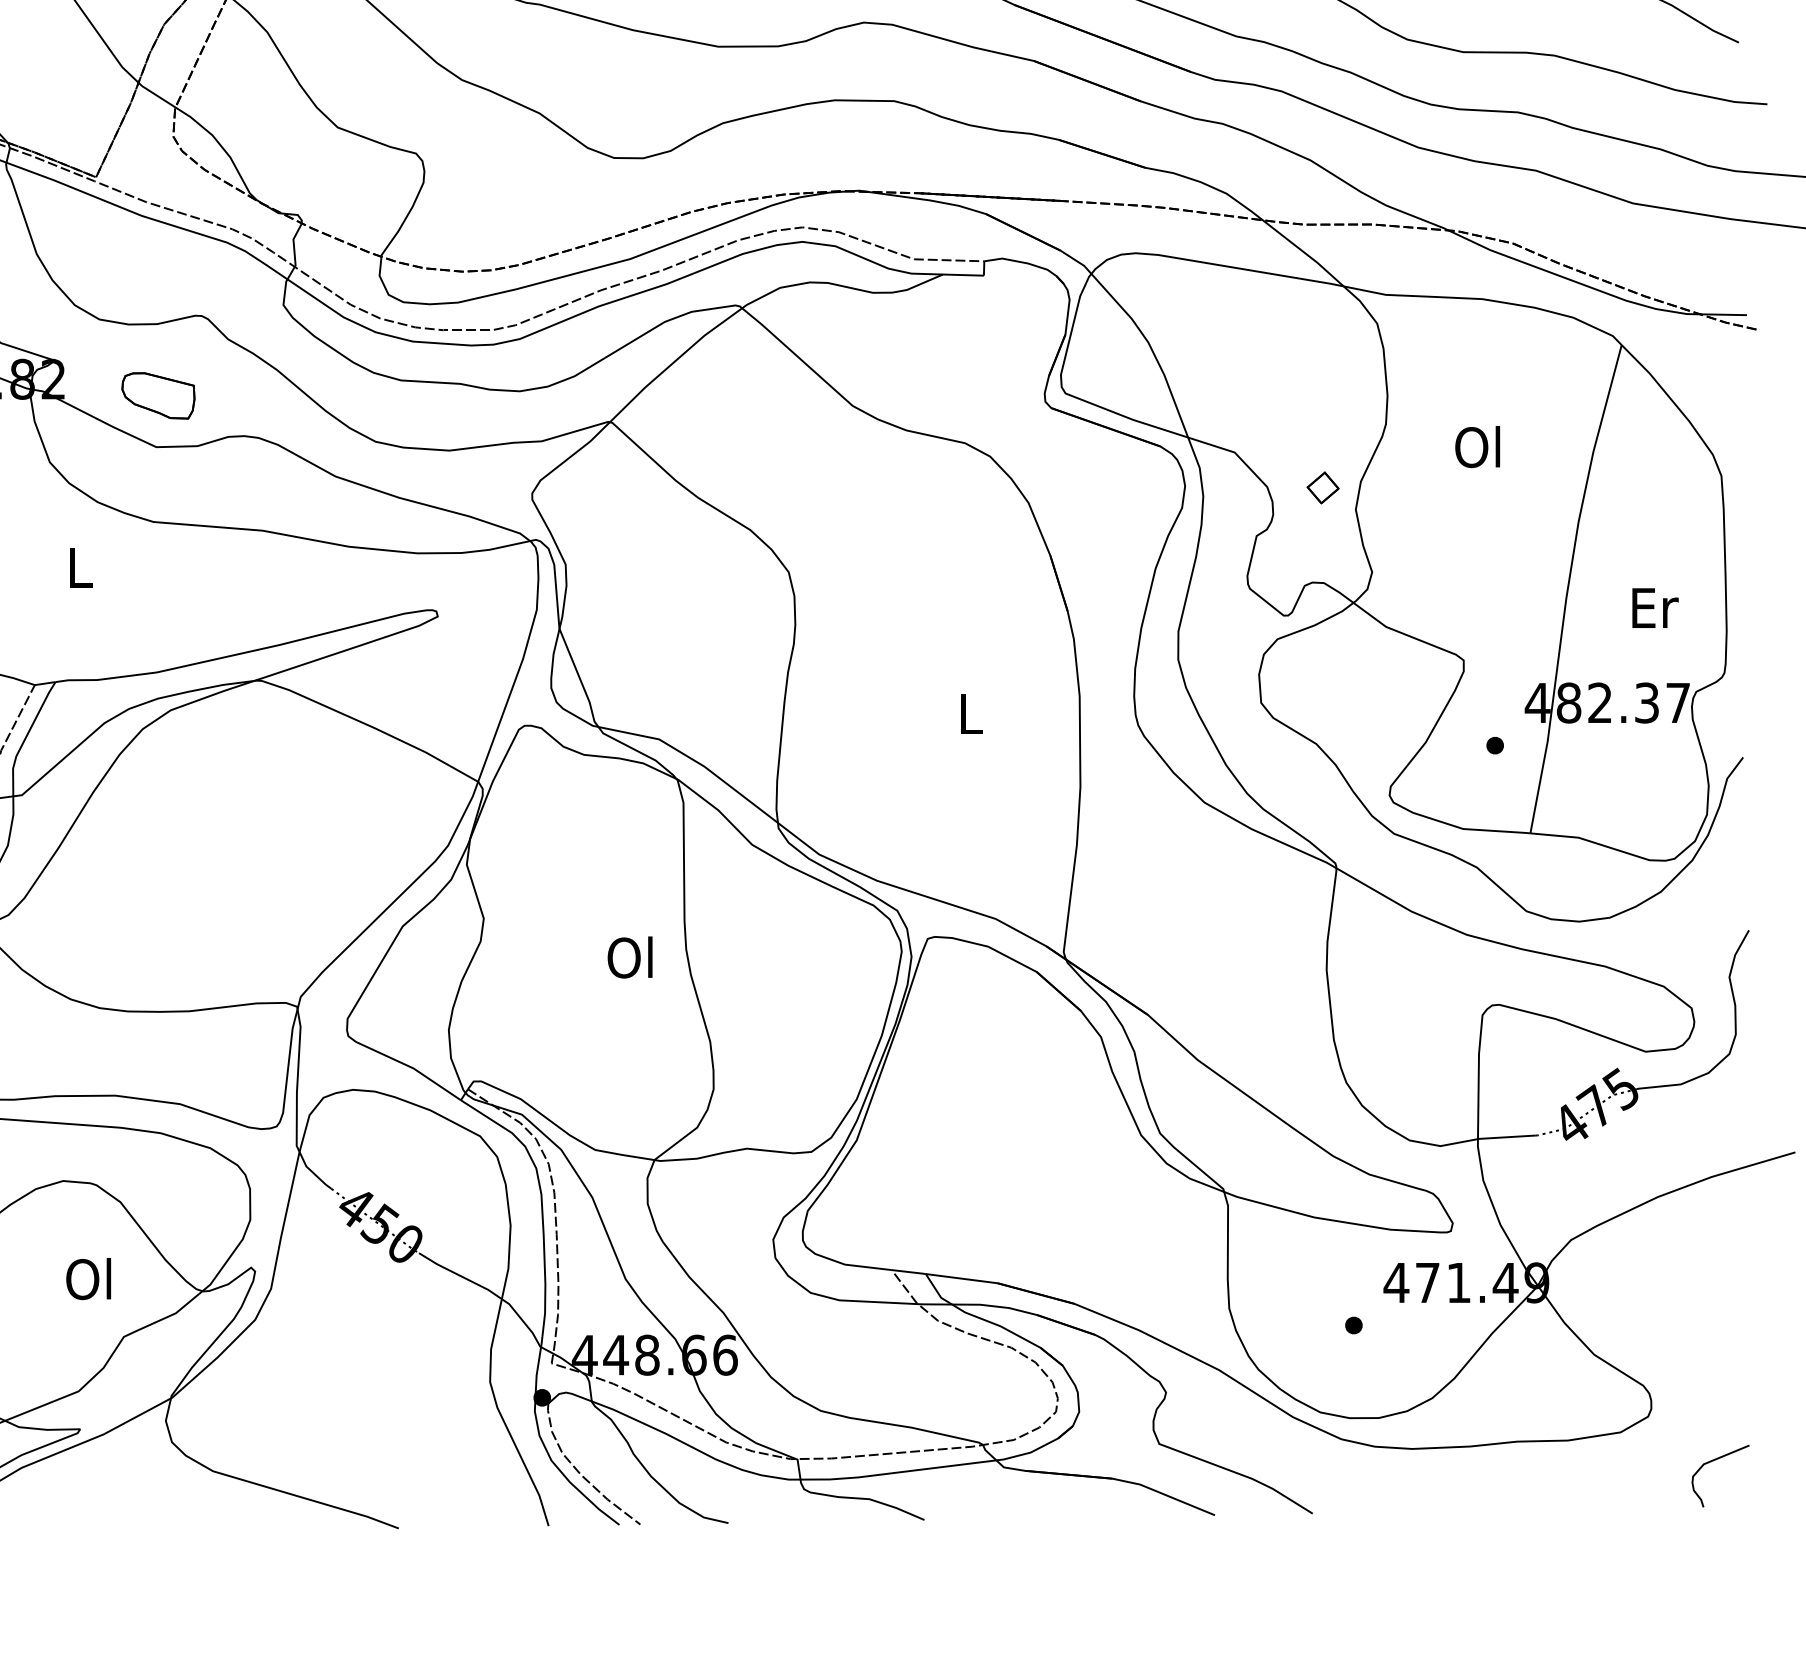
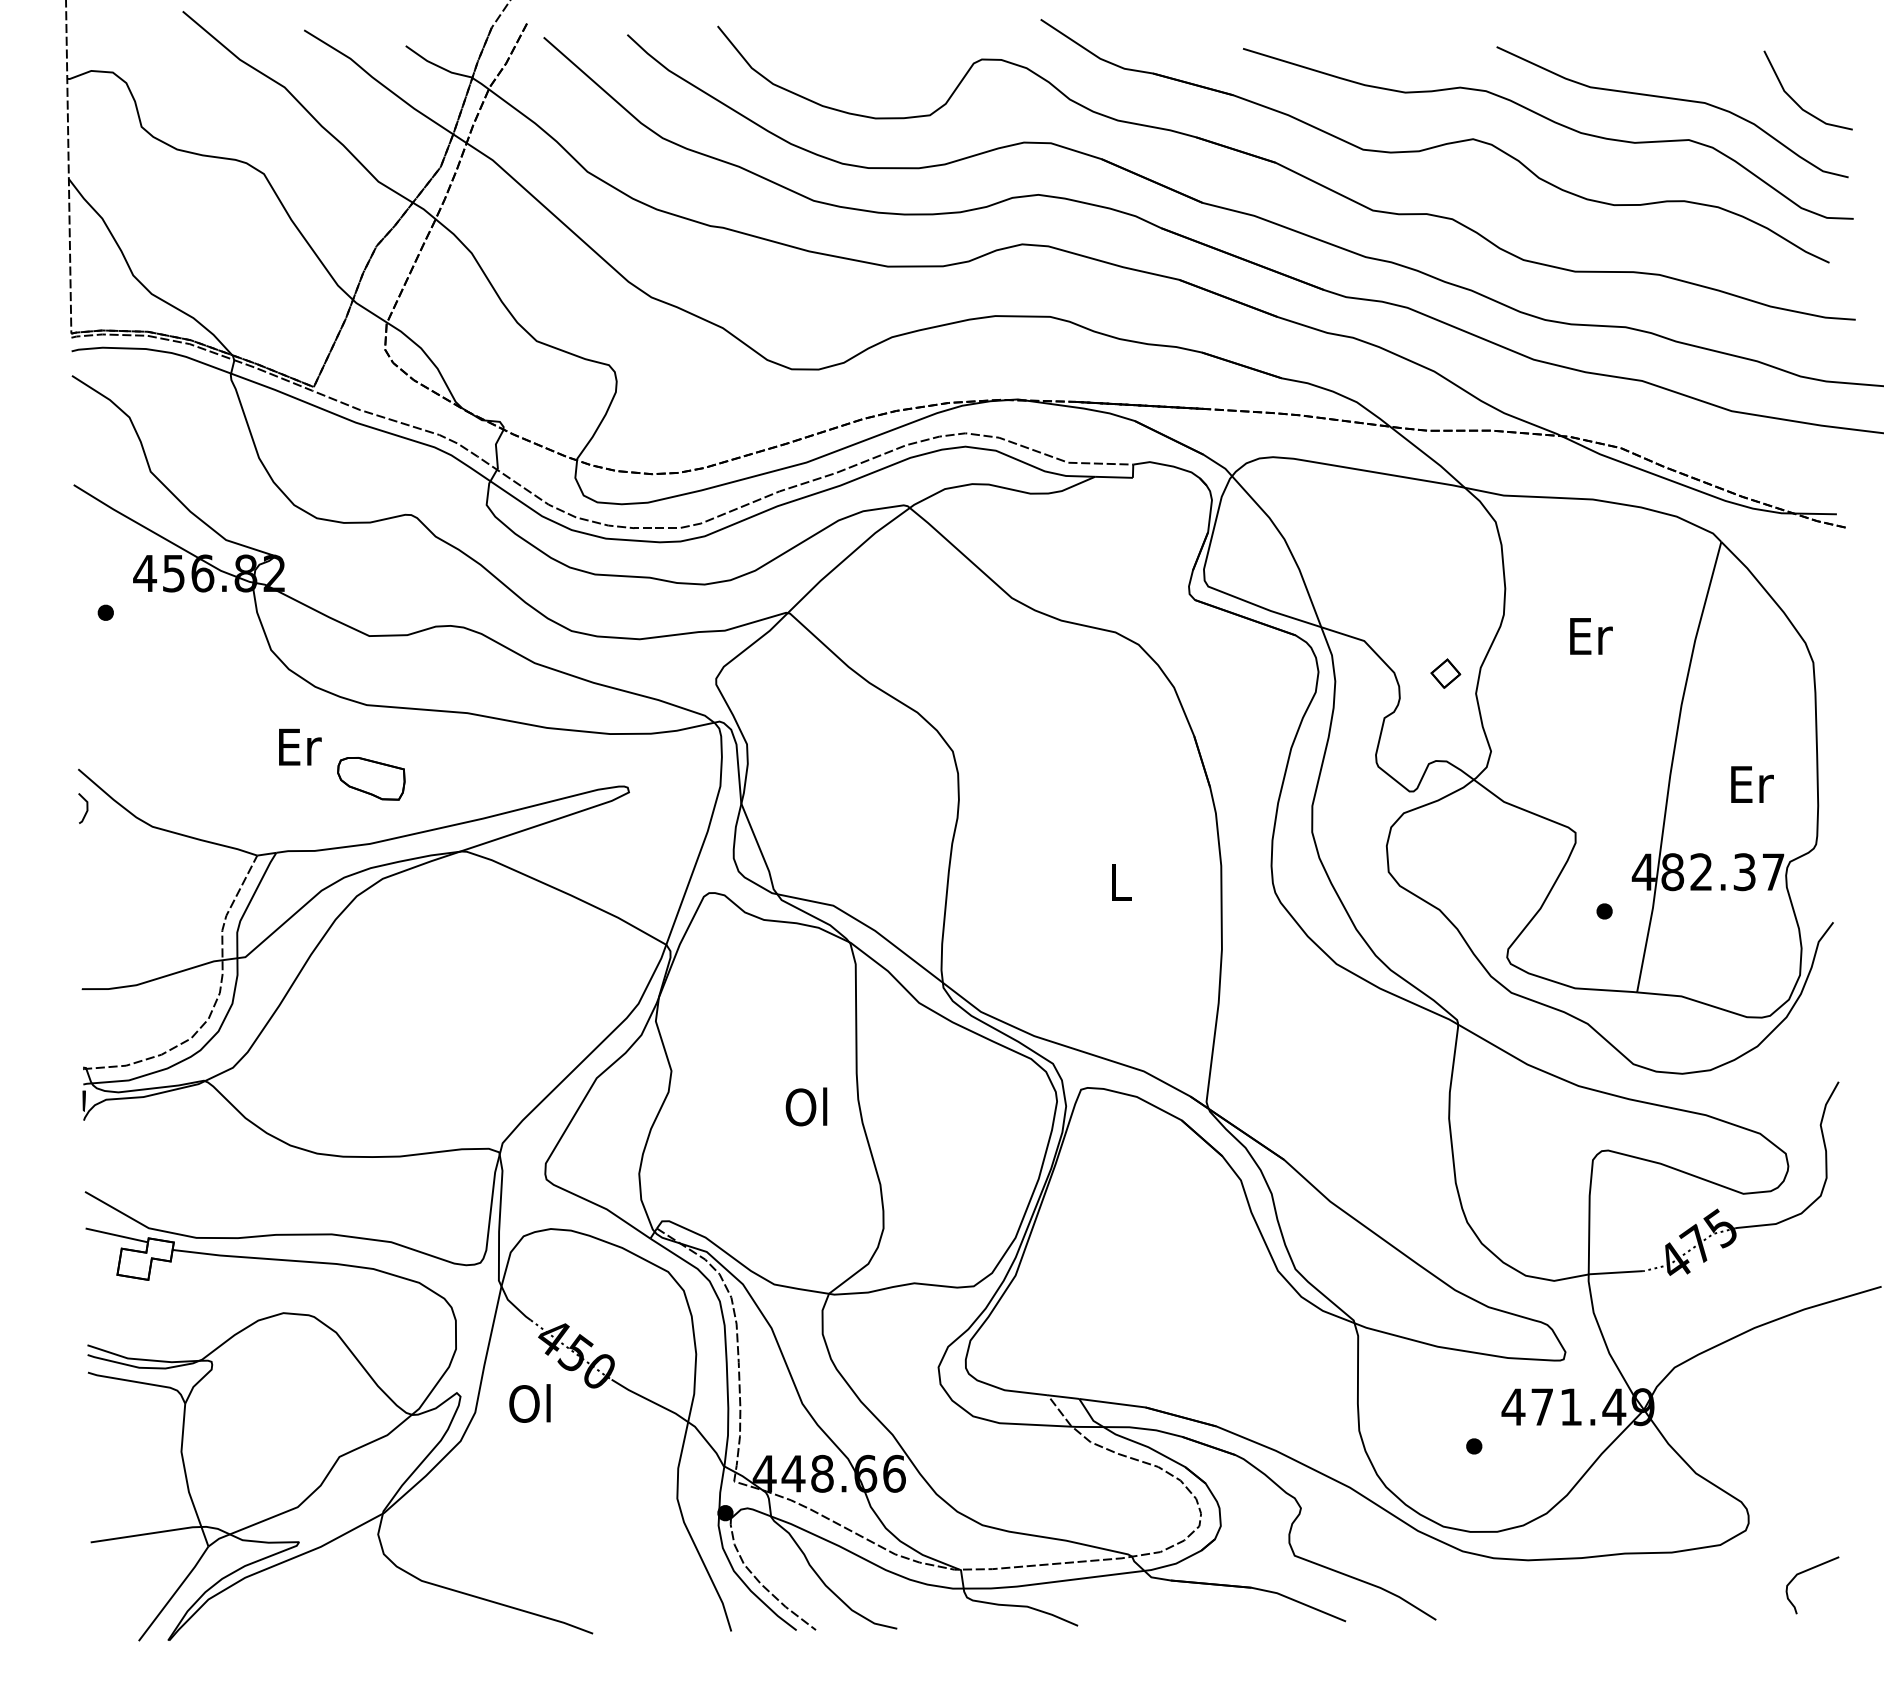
part: (158, 395) -> (371, 778), moved
text: (1478, 446) -> (1589, 635), Ol -> Er
text: (81, 566) -> (300, 746), L -> Er
text: (88, 1278) -> (529, 1403), moved

